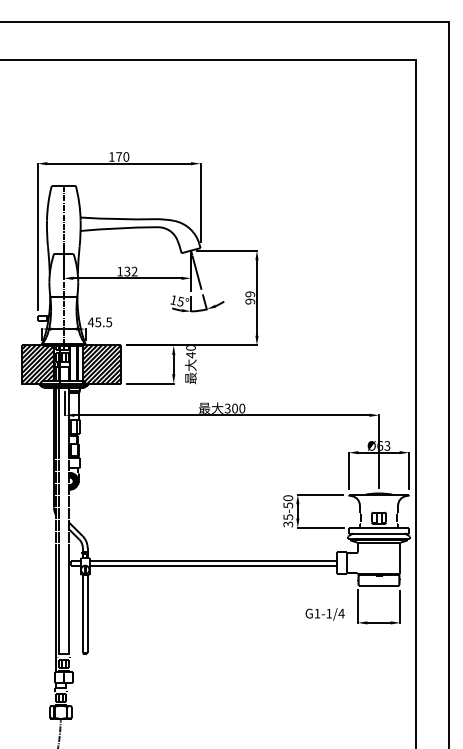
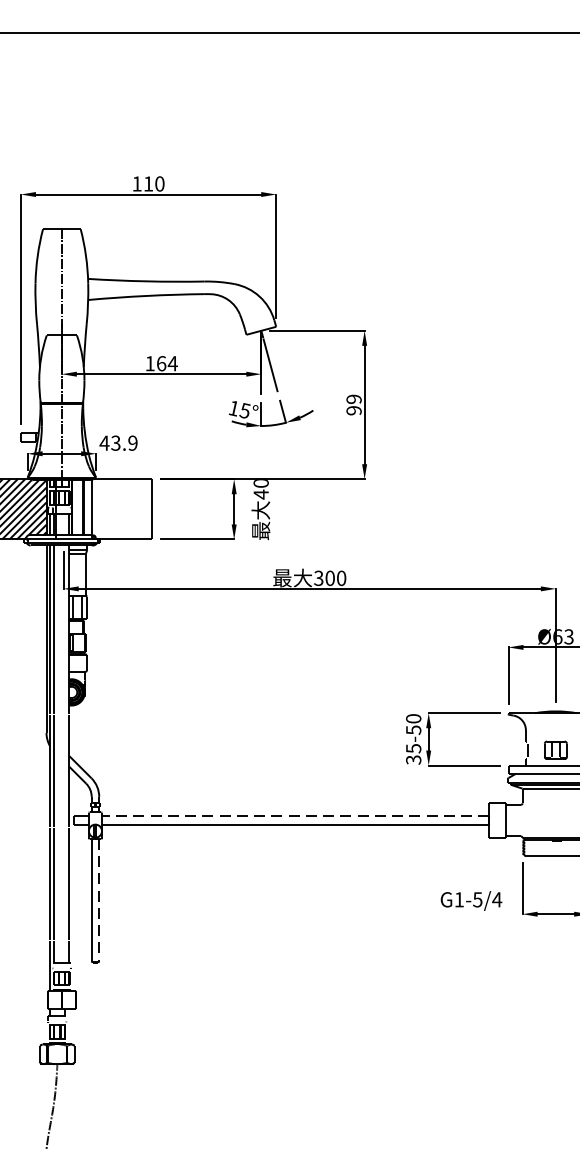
text: (119, 156) -> (149, 183), 170 -> 110
text: (130, 271) -> (166, 363), 132 -> 164
text: (103, 321) -> (124, 441), 45.5 -> 43.9
hatch: (101, 364) -> (120, 509), removed
line: (212, 560) -> (294, 816), solid -> dashed
text: (329, 613) -> (478, 899), G1-1/4 -> G1-5/4
line: (87, 614) -> (98, 901), solid -> dashed

